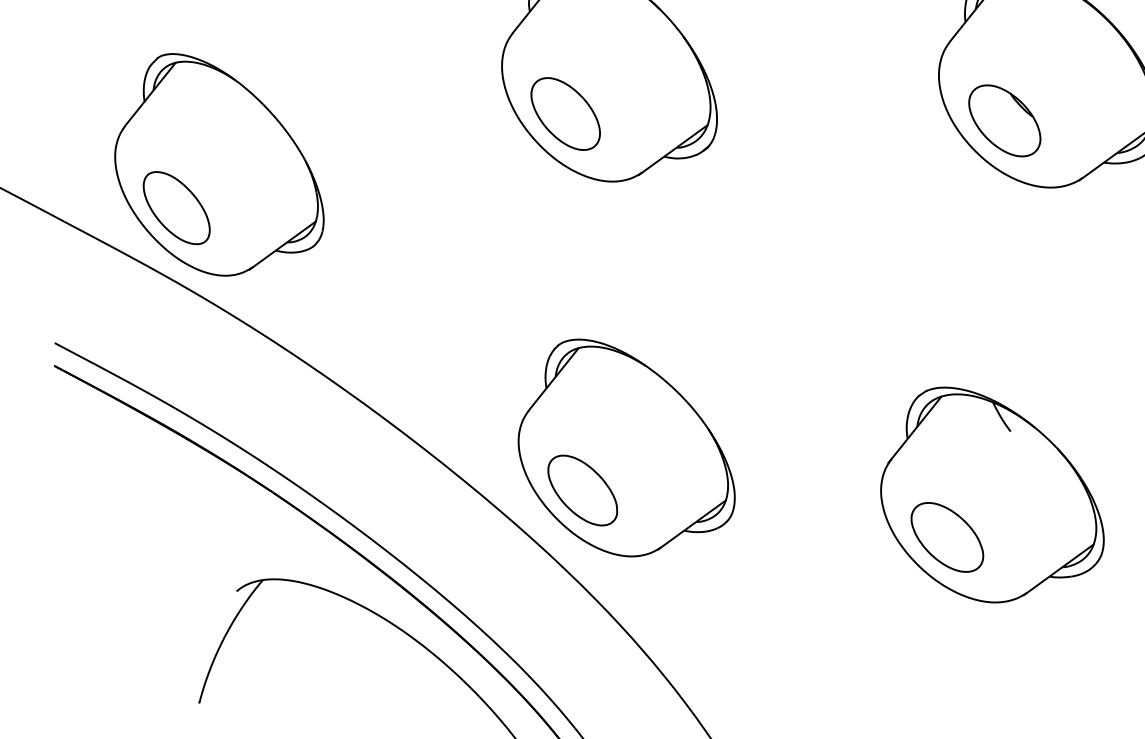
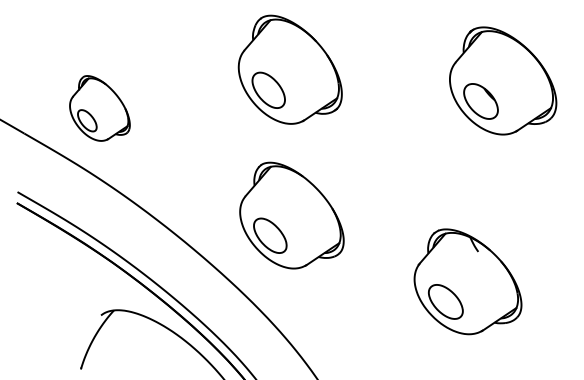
part: (217, 164) -> (99, 108), size x0.6
part: (624, 447) -> (291, 215), moved

